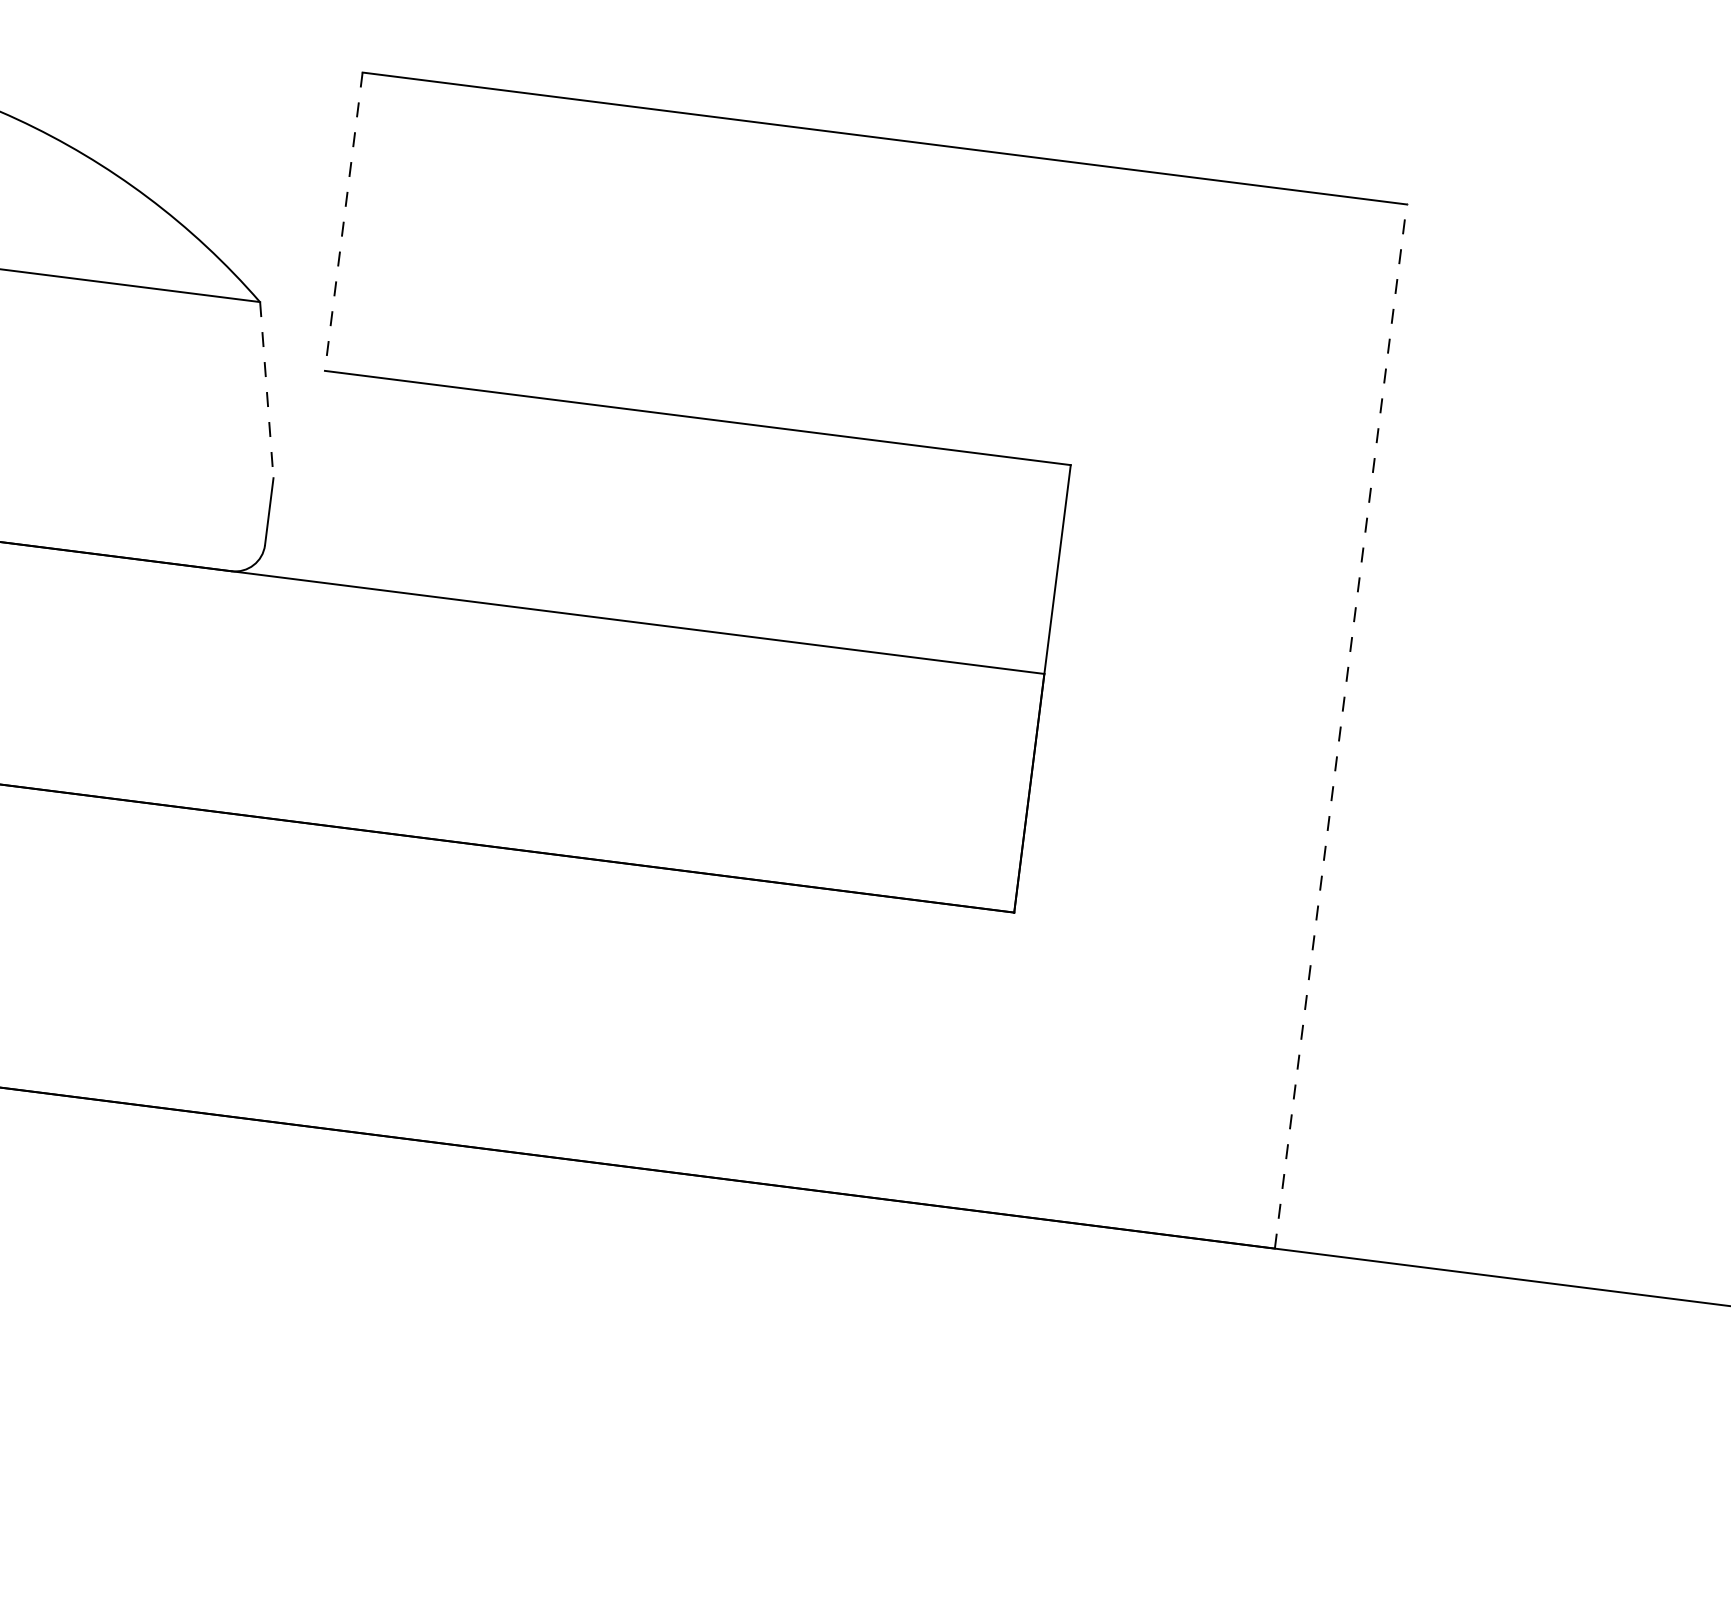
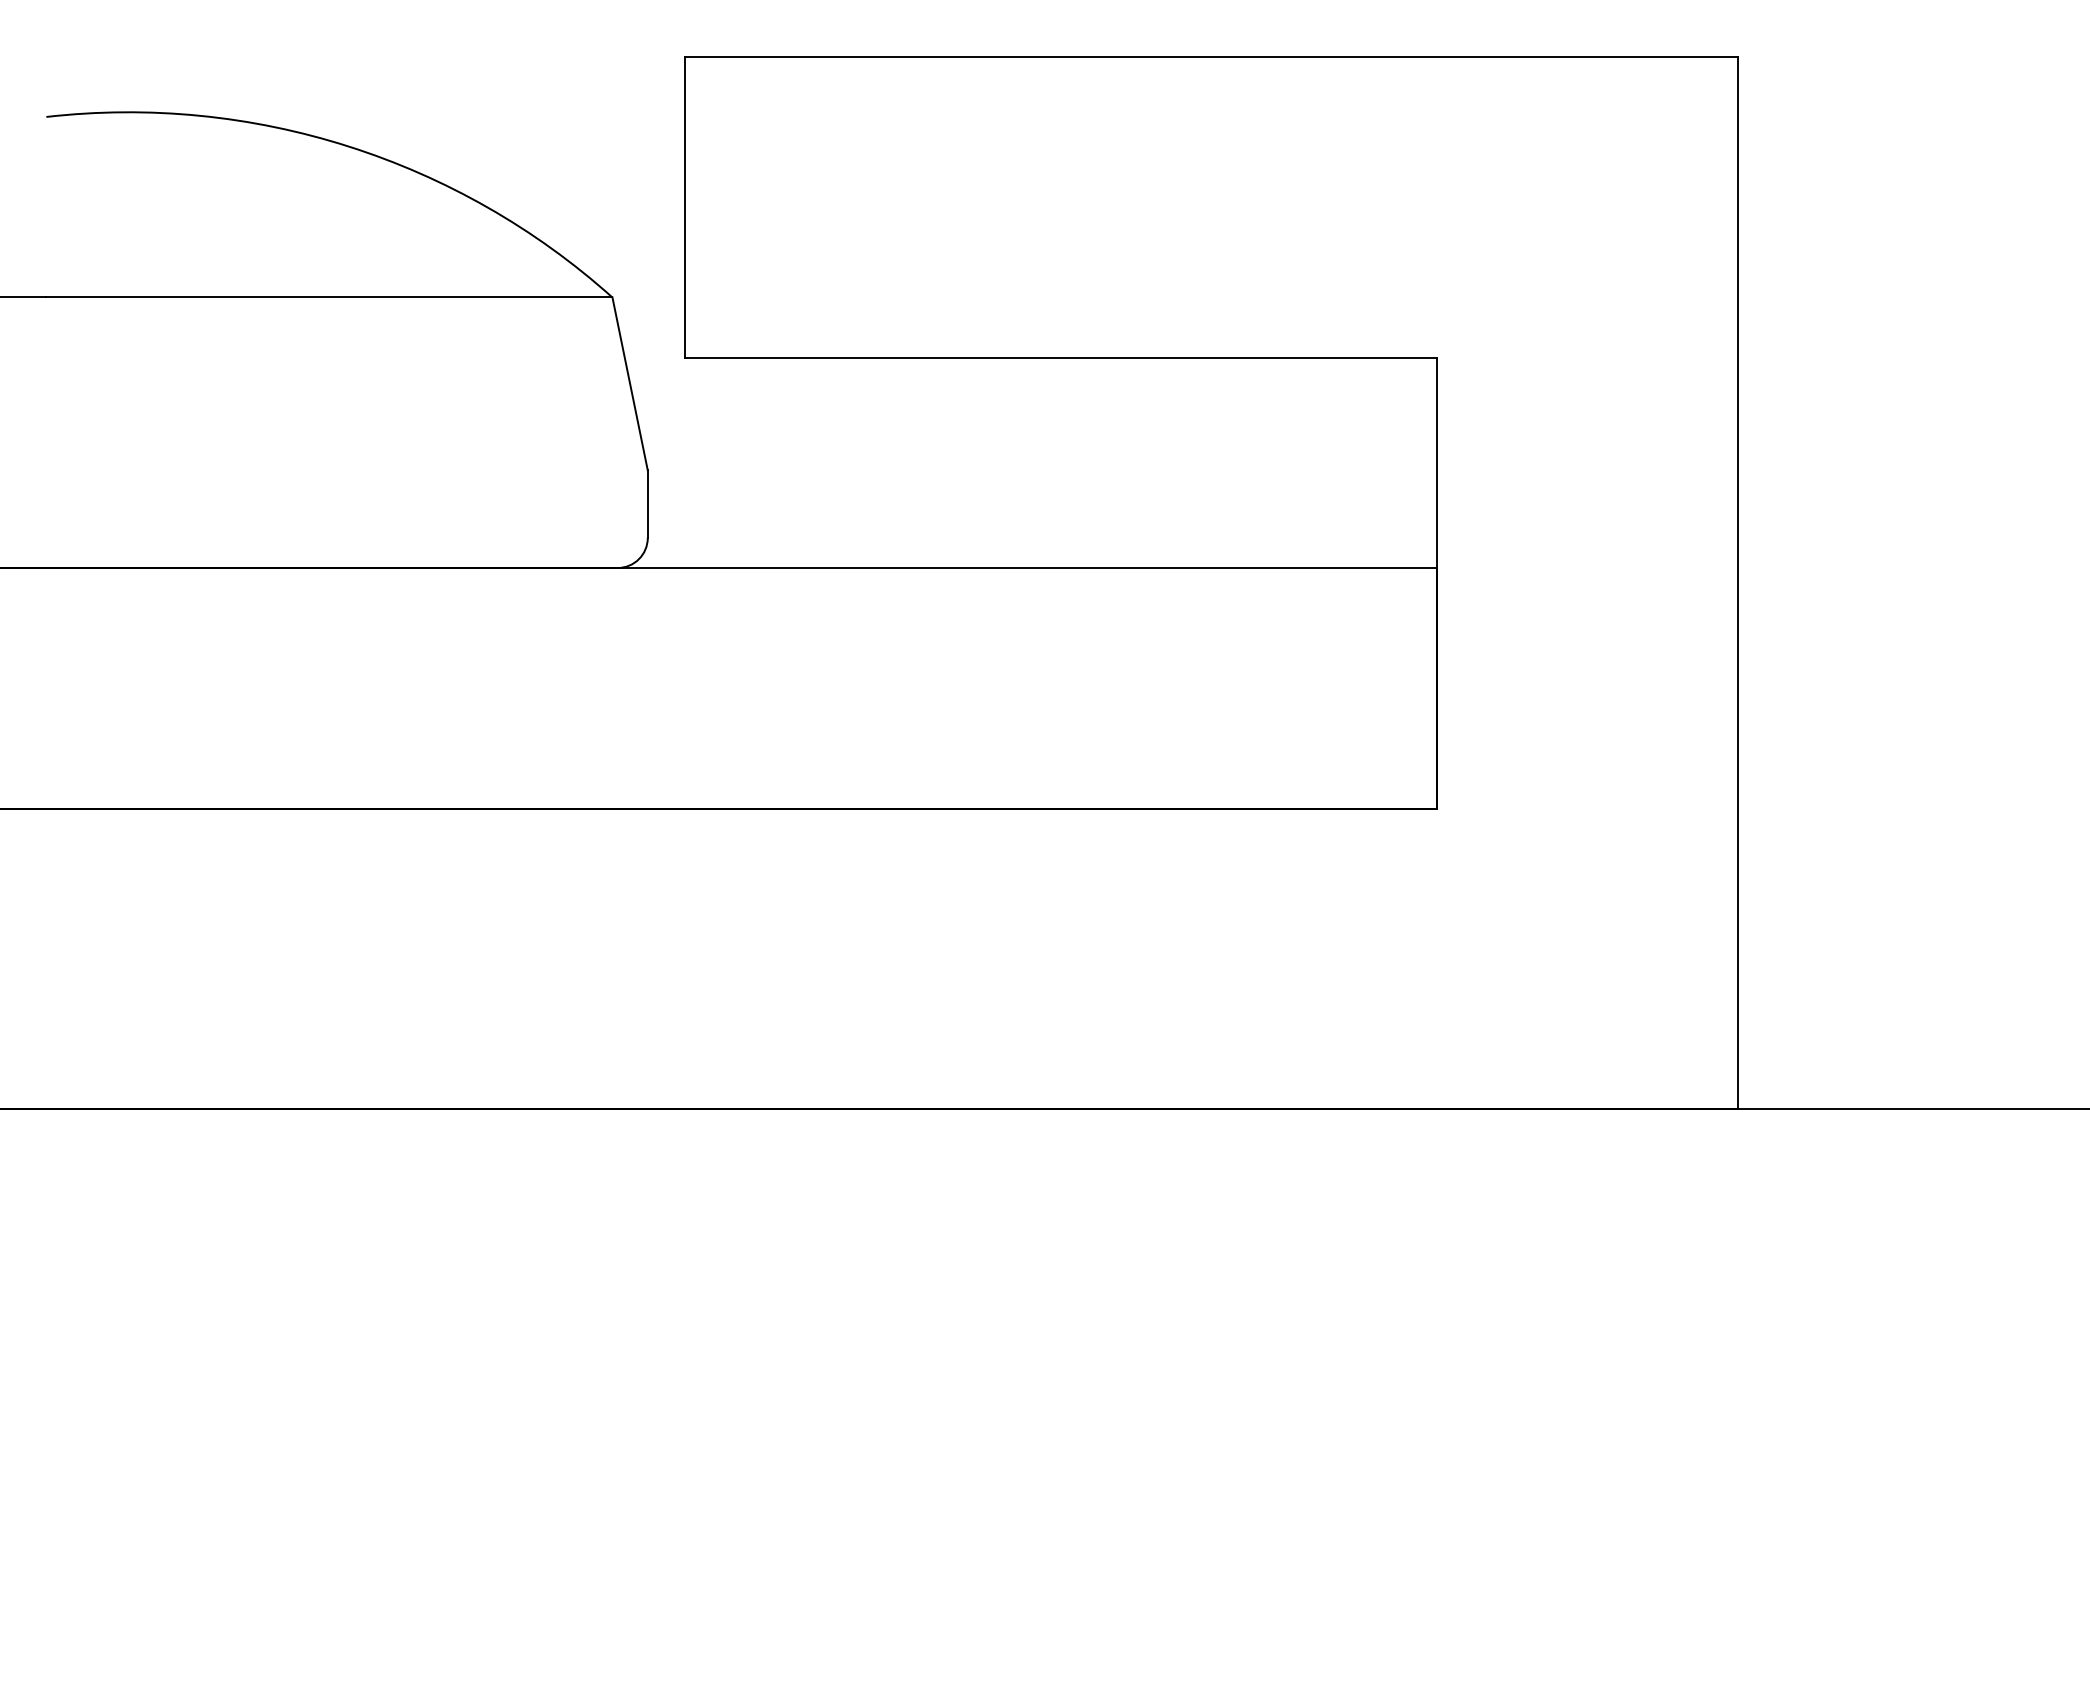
line: (343, 222) -> (685, 207), dashed -> solid
line: (267, 390) -> (630, 384), dashed -> solid
line: (1340, 725) -> (1737, 582), dashed -> solid

